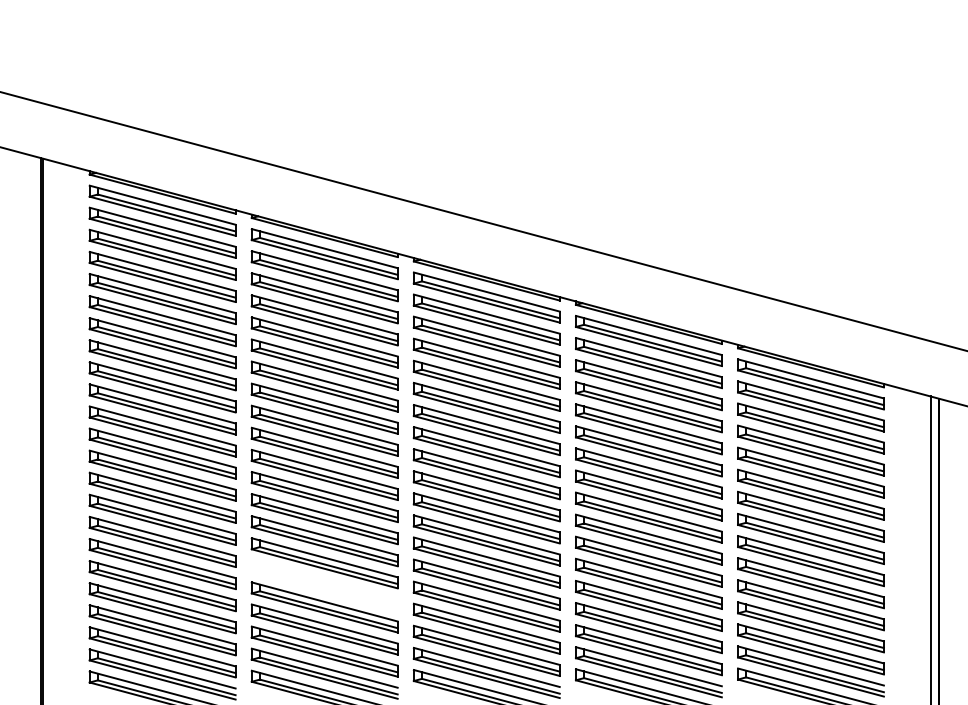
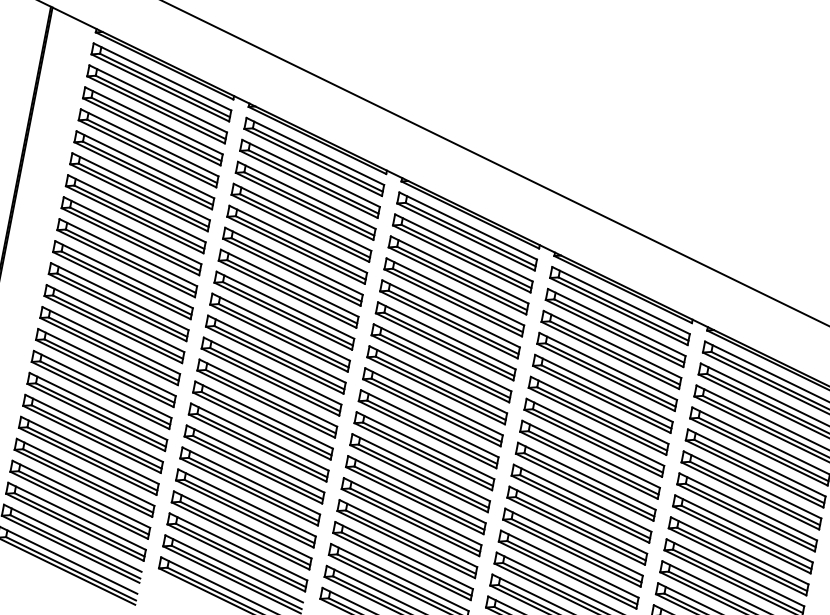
part: (324, 585) -> (249, 486), added

